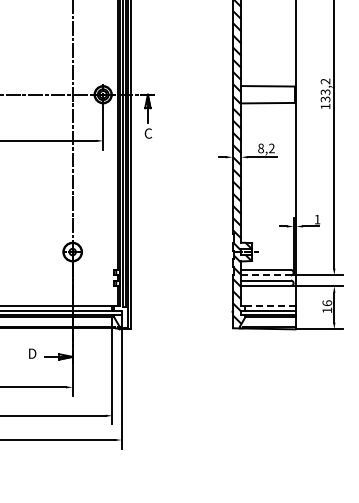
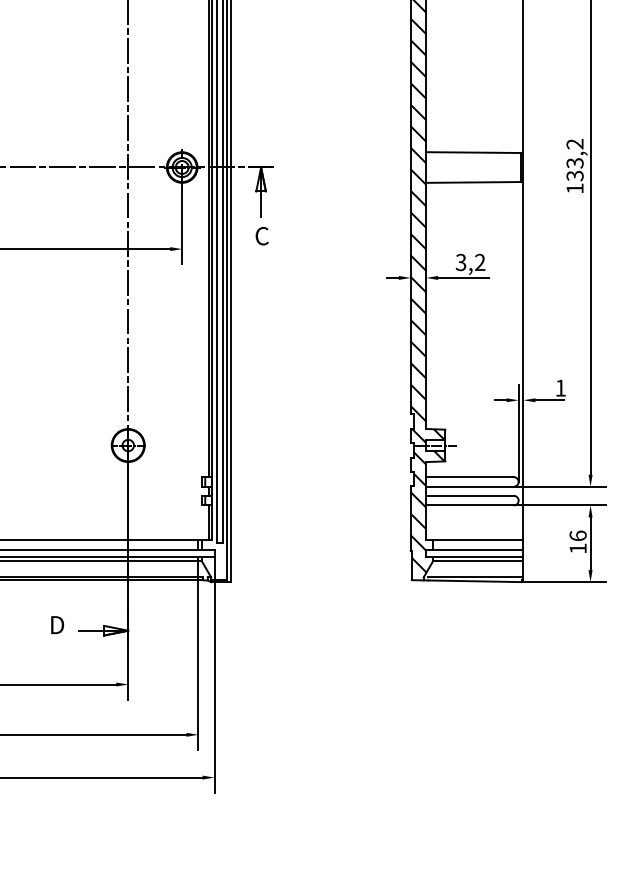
text: (260, 148) -> (460, 262), 8,2 -> 3,2
line: (266, 275) -> (470, 486), dashed -> solid
line: (270, 305) -> (477, 539), dashed -> solid

